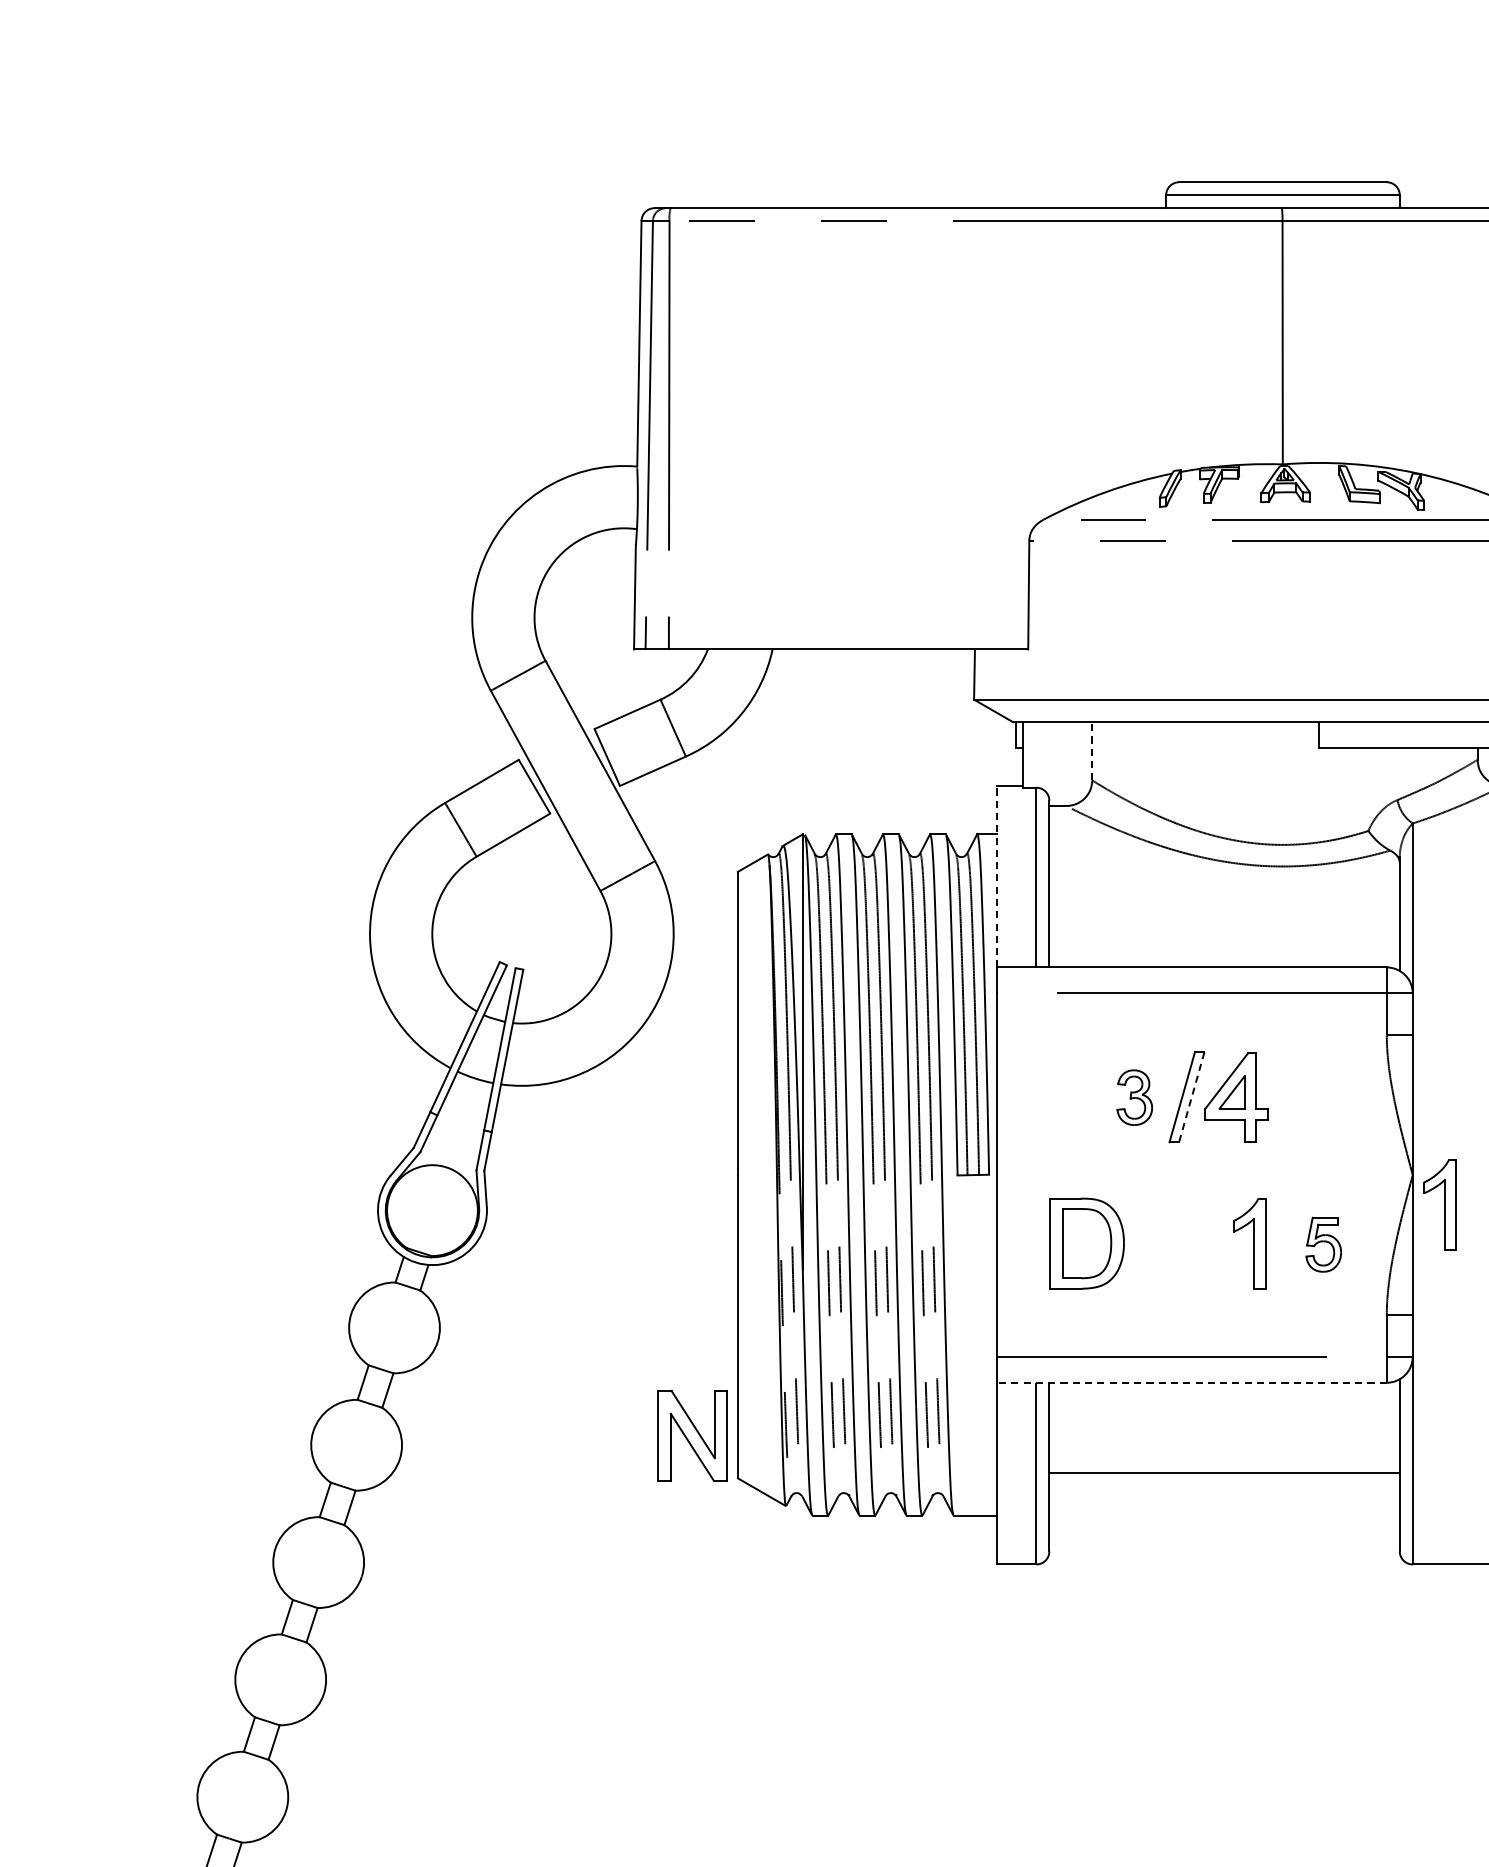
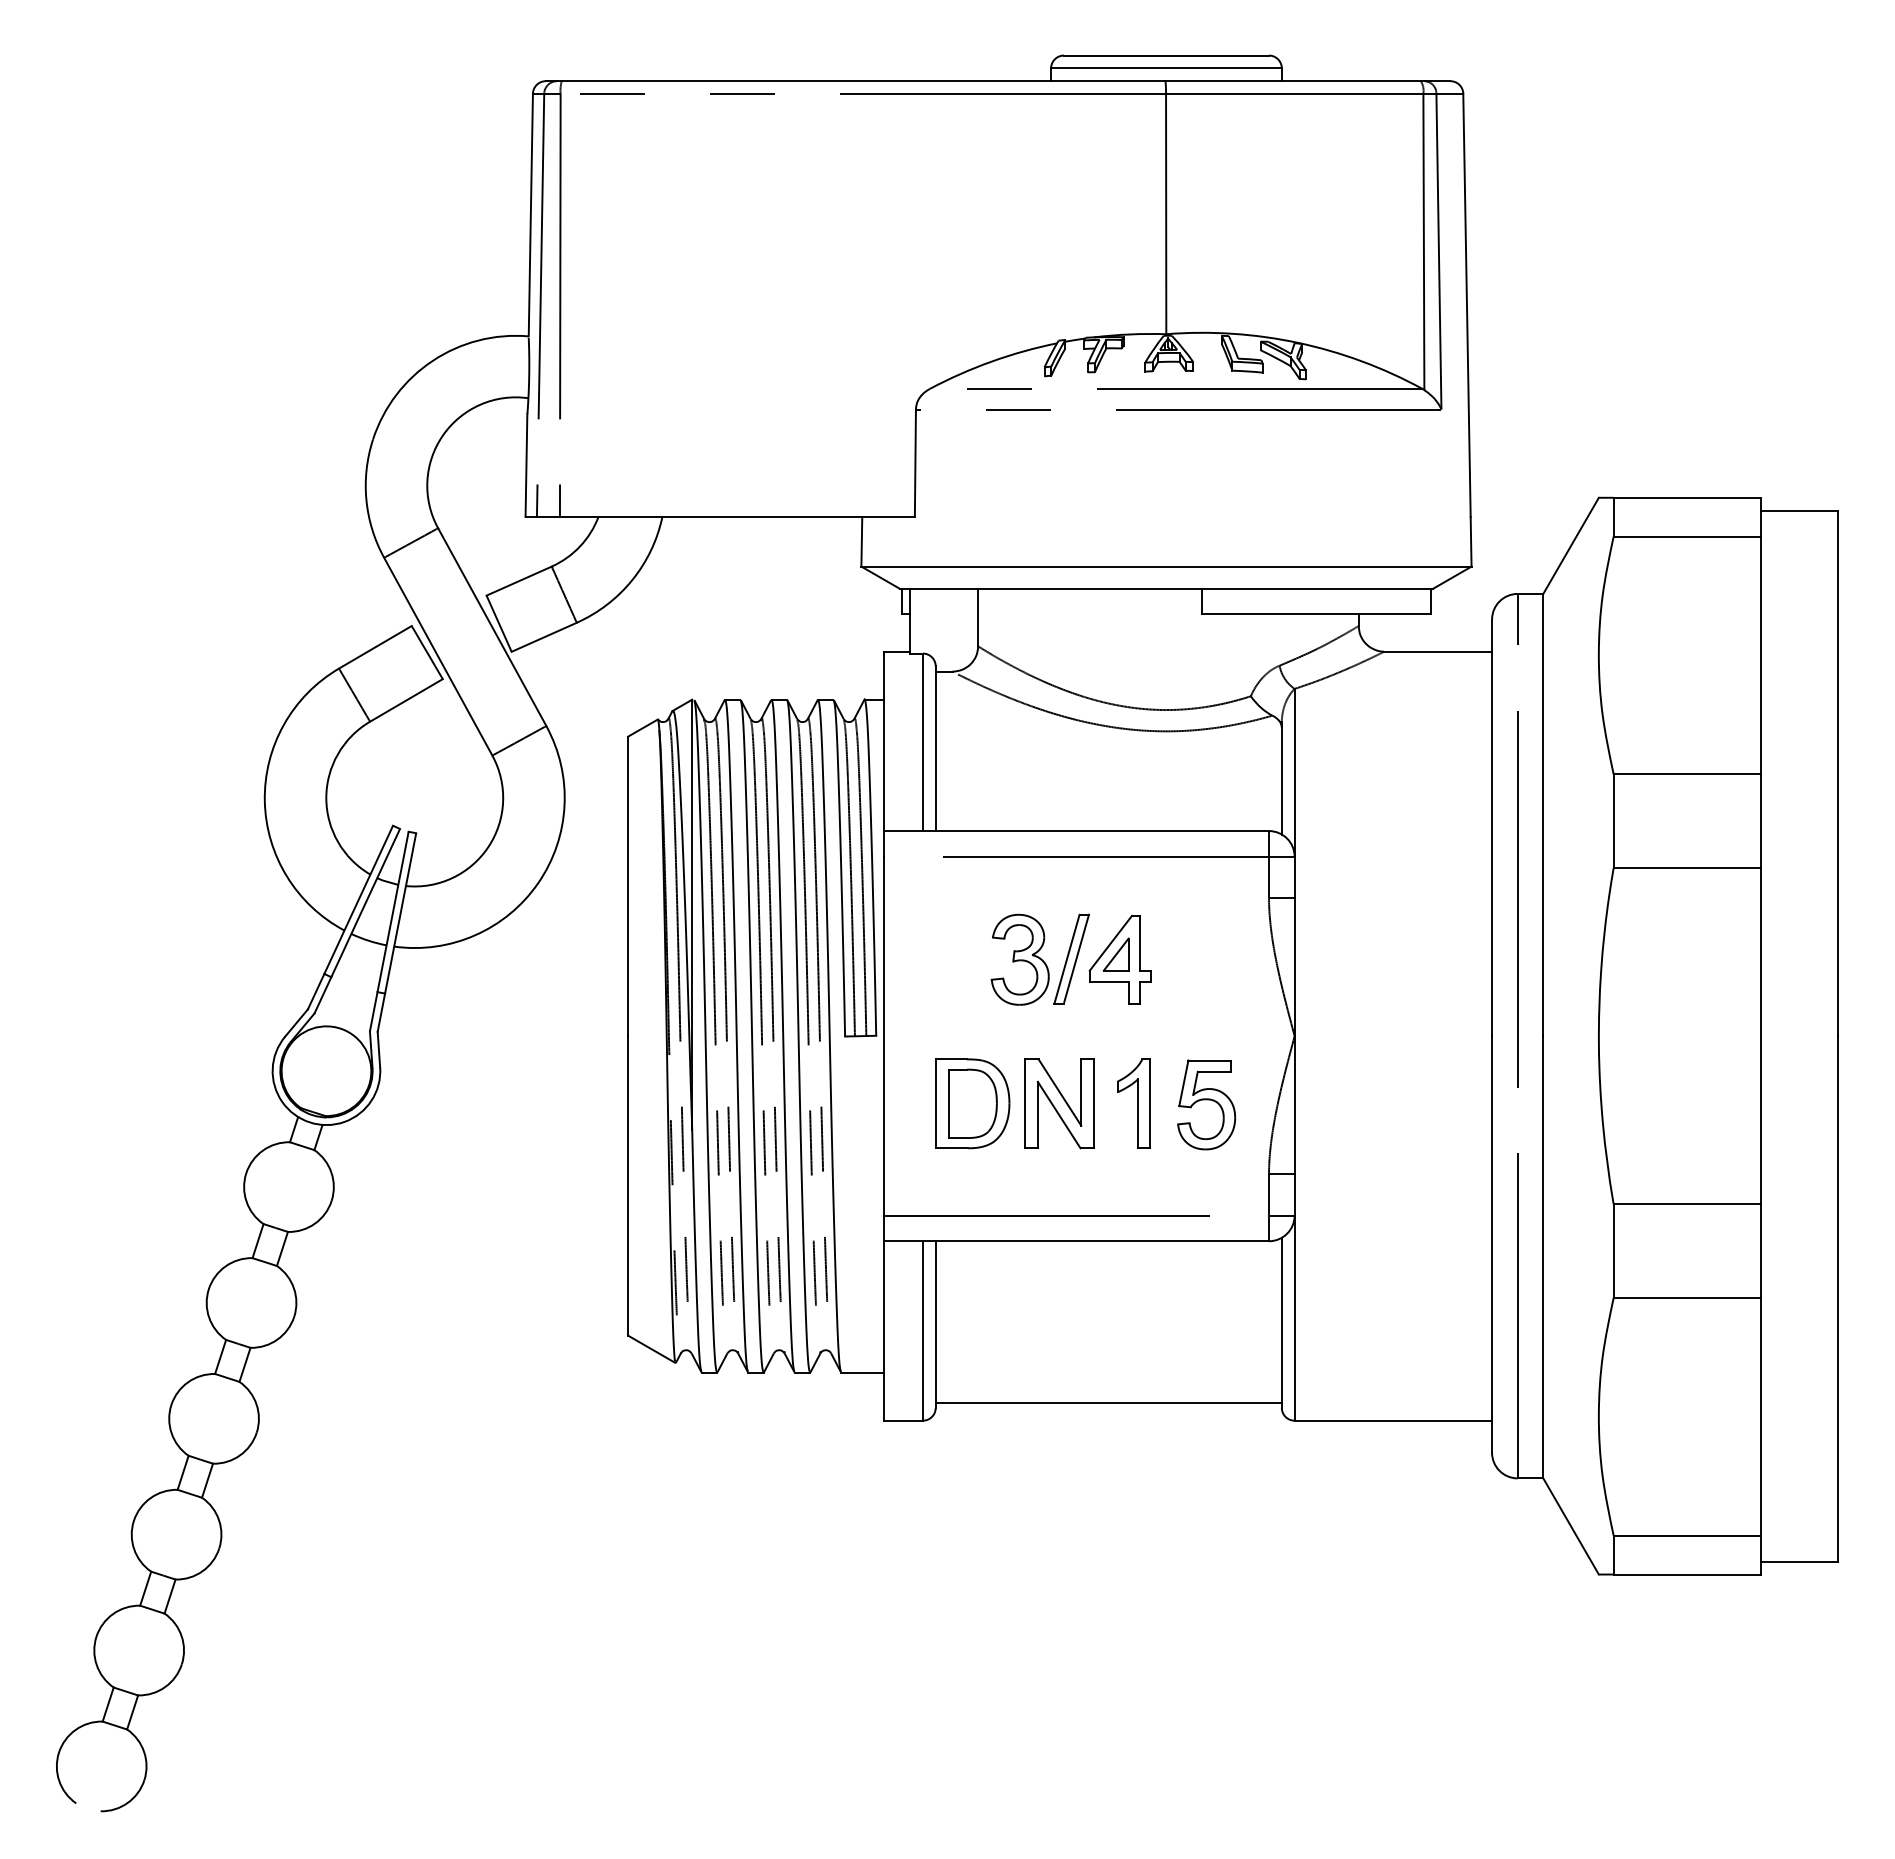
line: (1092, 751) -> (978, 617), dashed -> solid
line: (997, 876) -> (884, 741), dashed -> solid
part: (1134, 1097) -> (1019, 959), size x1.67
line: (1191, 1097) -> (1076, 959), dashed -> solid
part: (1439, 1204) -> (1321, 1065), removed
part: (1323, 1244) -> (1206, 1104), size x1.67
line: (1191, 1383) -> (1076, 1241), dashed -> solid
part: (692, 1435) -> (1059, 1103), moved
line: (1224, 1473) -> (1108, 1402), moved

